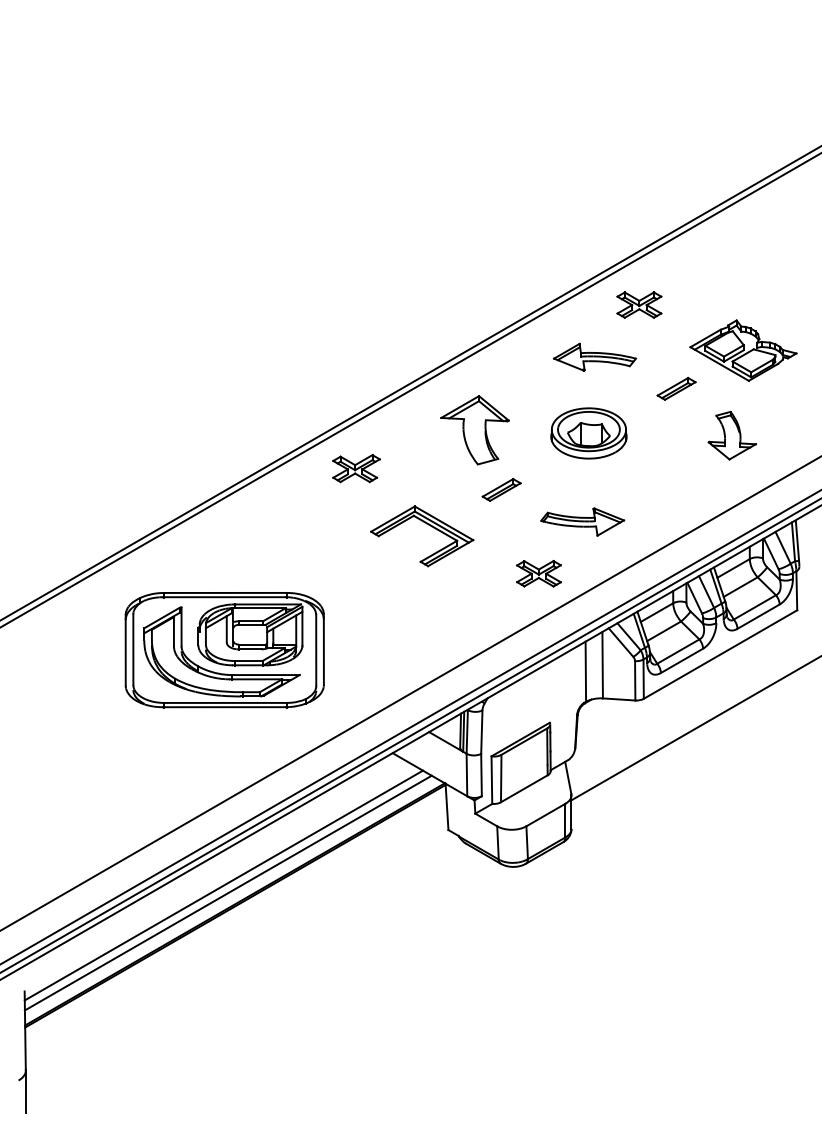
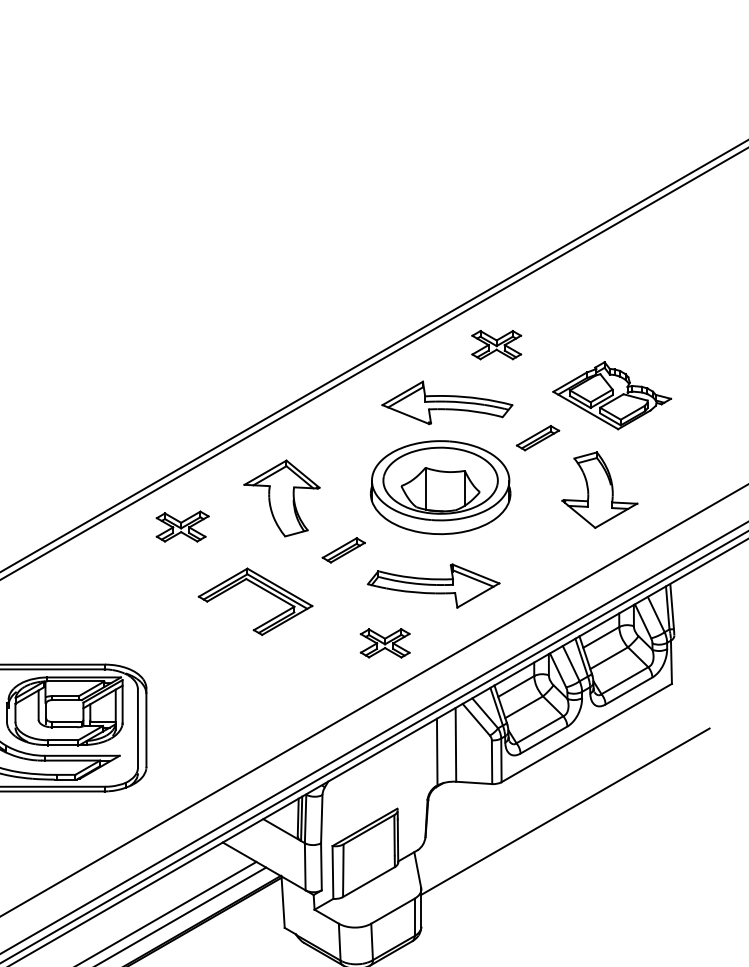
part: (594, 357) -> (446, 403), size x1.43
part: (474, 430) -> (281, 498), moved
part: (588, 433) -> (440, 487), size x1.67
part: (732, 435) -> (600, 489), size x1.43
part: (582, 521) -> (433, 585), size x1.43

